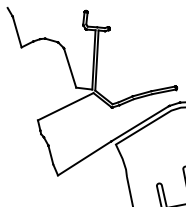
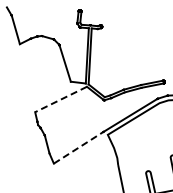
line: (66, 106) -> (61, 99), solid -> dashed
line: (85, 158) -> (79, 147), solid -> dashed

